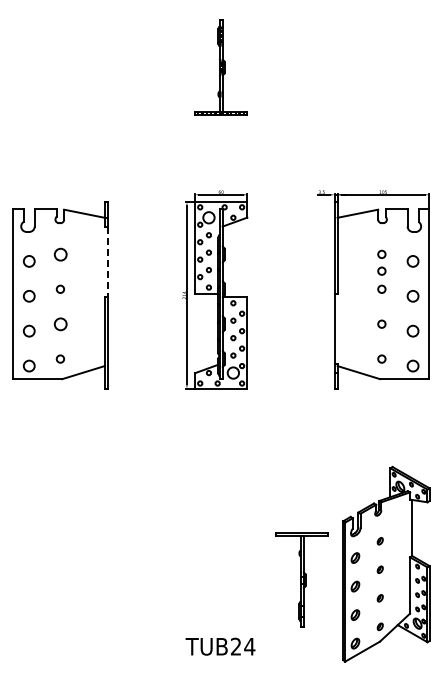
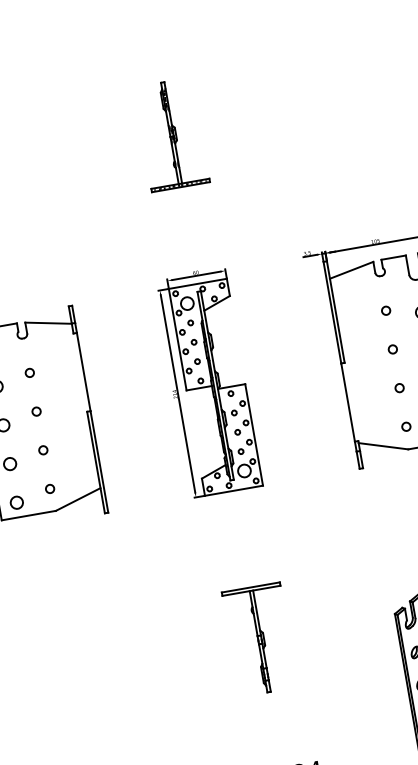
circle: (59, 253) -> (28, 372), size x0.62
line: (107, 262) -> (83, 372), dashed -> solid
circle: (381, 270) -> (388, 328), removed
circle: (59, 323) -> (42, 449), size x0.62
part: (301, 579) -> (259, 639), moved

